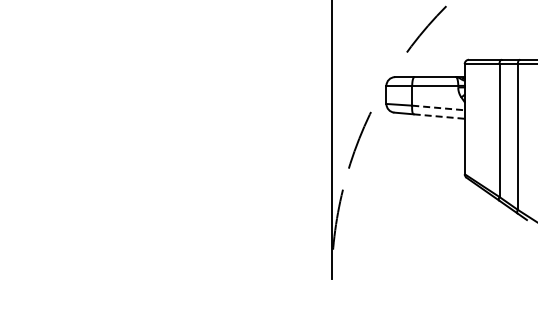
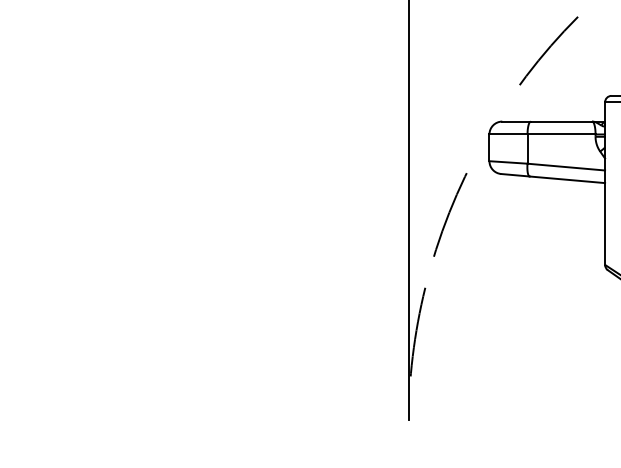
line: (438, 108) -> (566, 167), dashed -> solid
line: (439, 116) -> (567, 179), dashed -> solid

